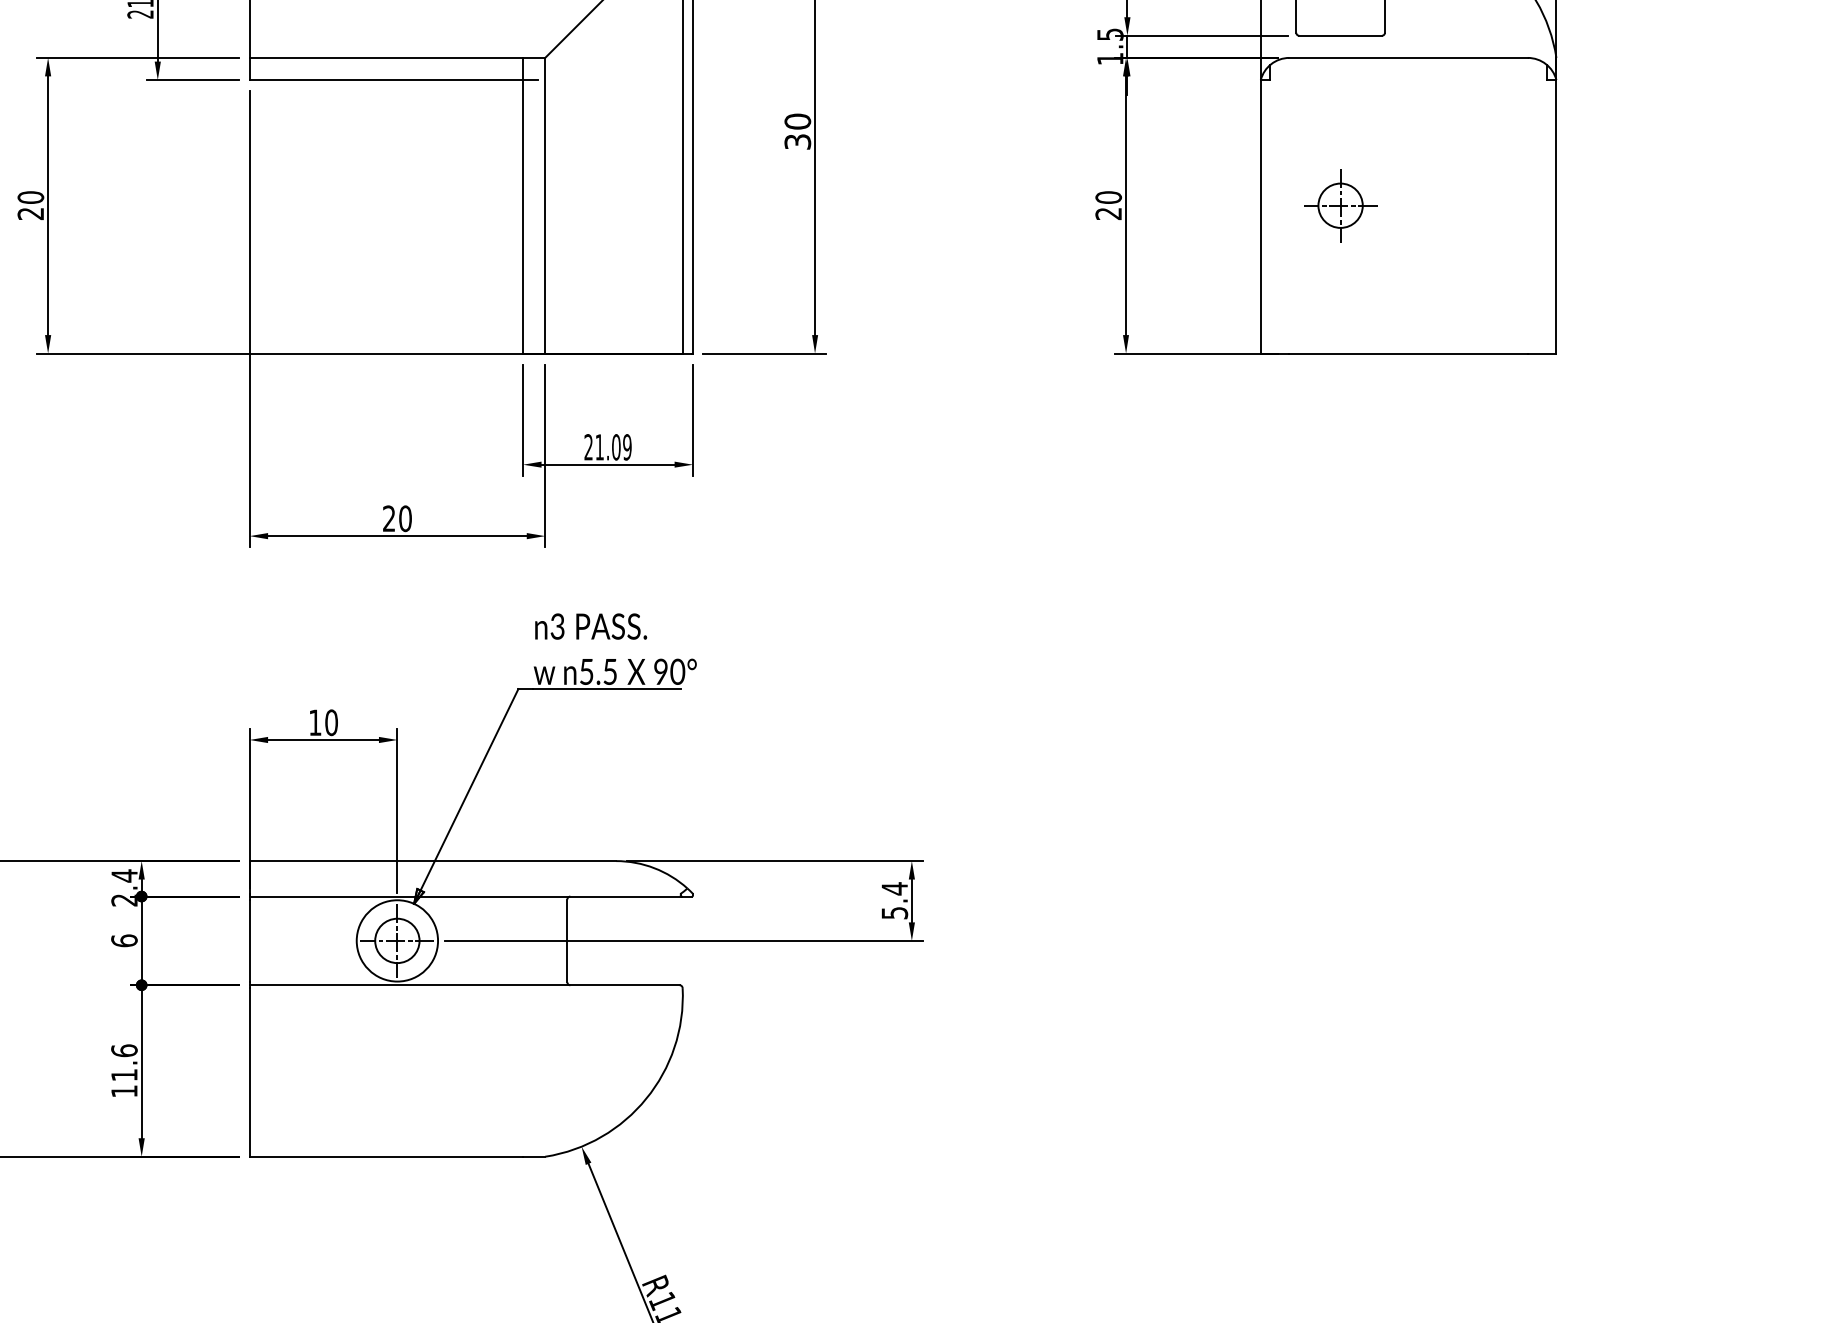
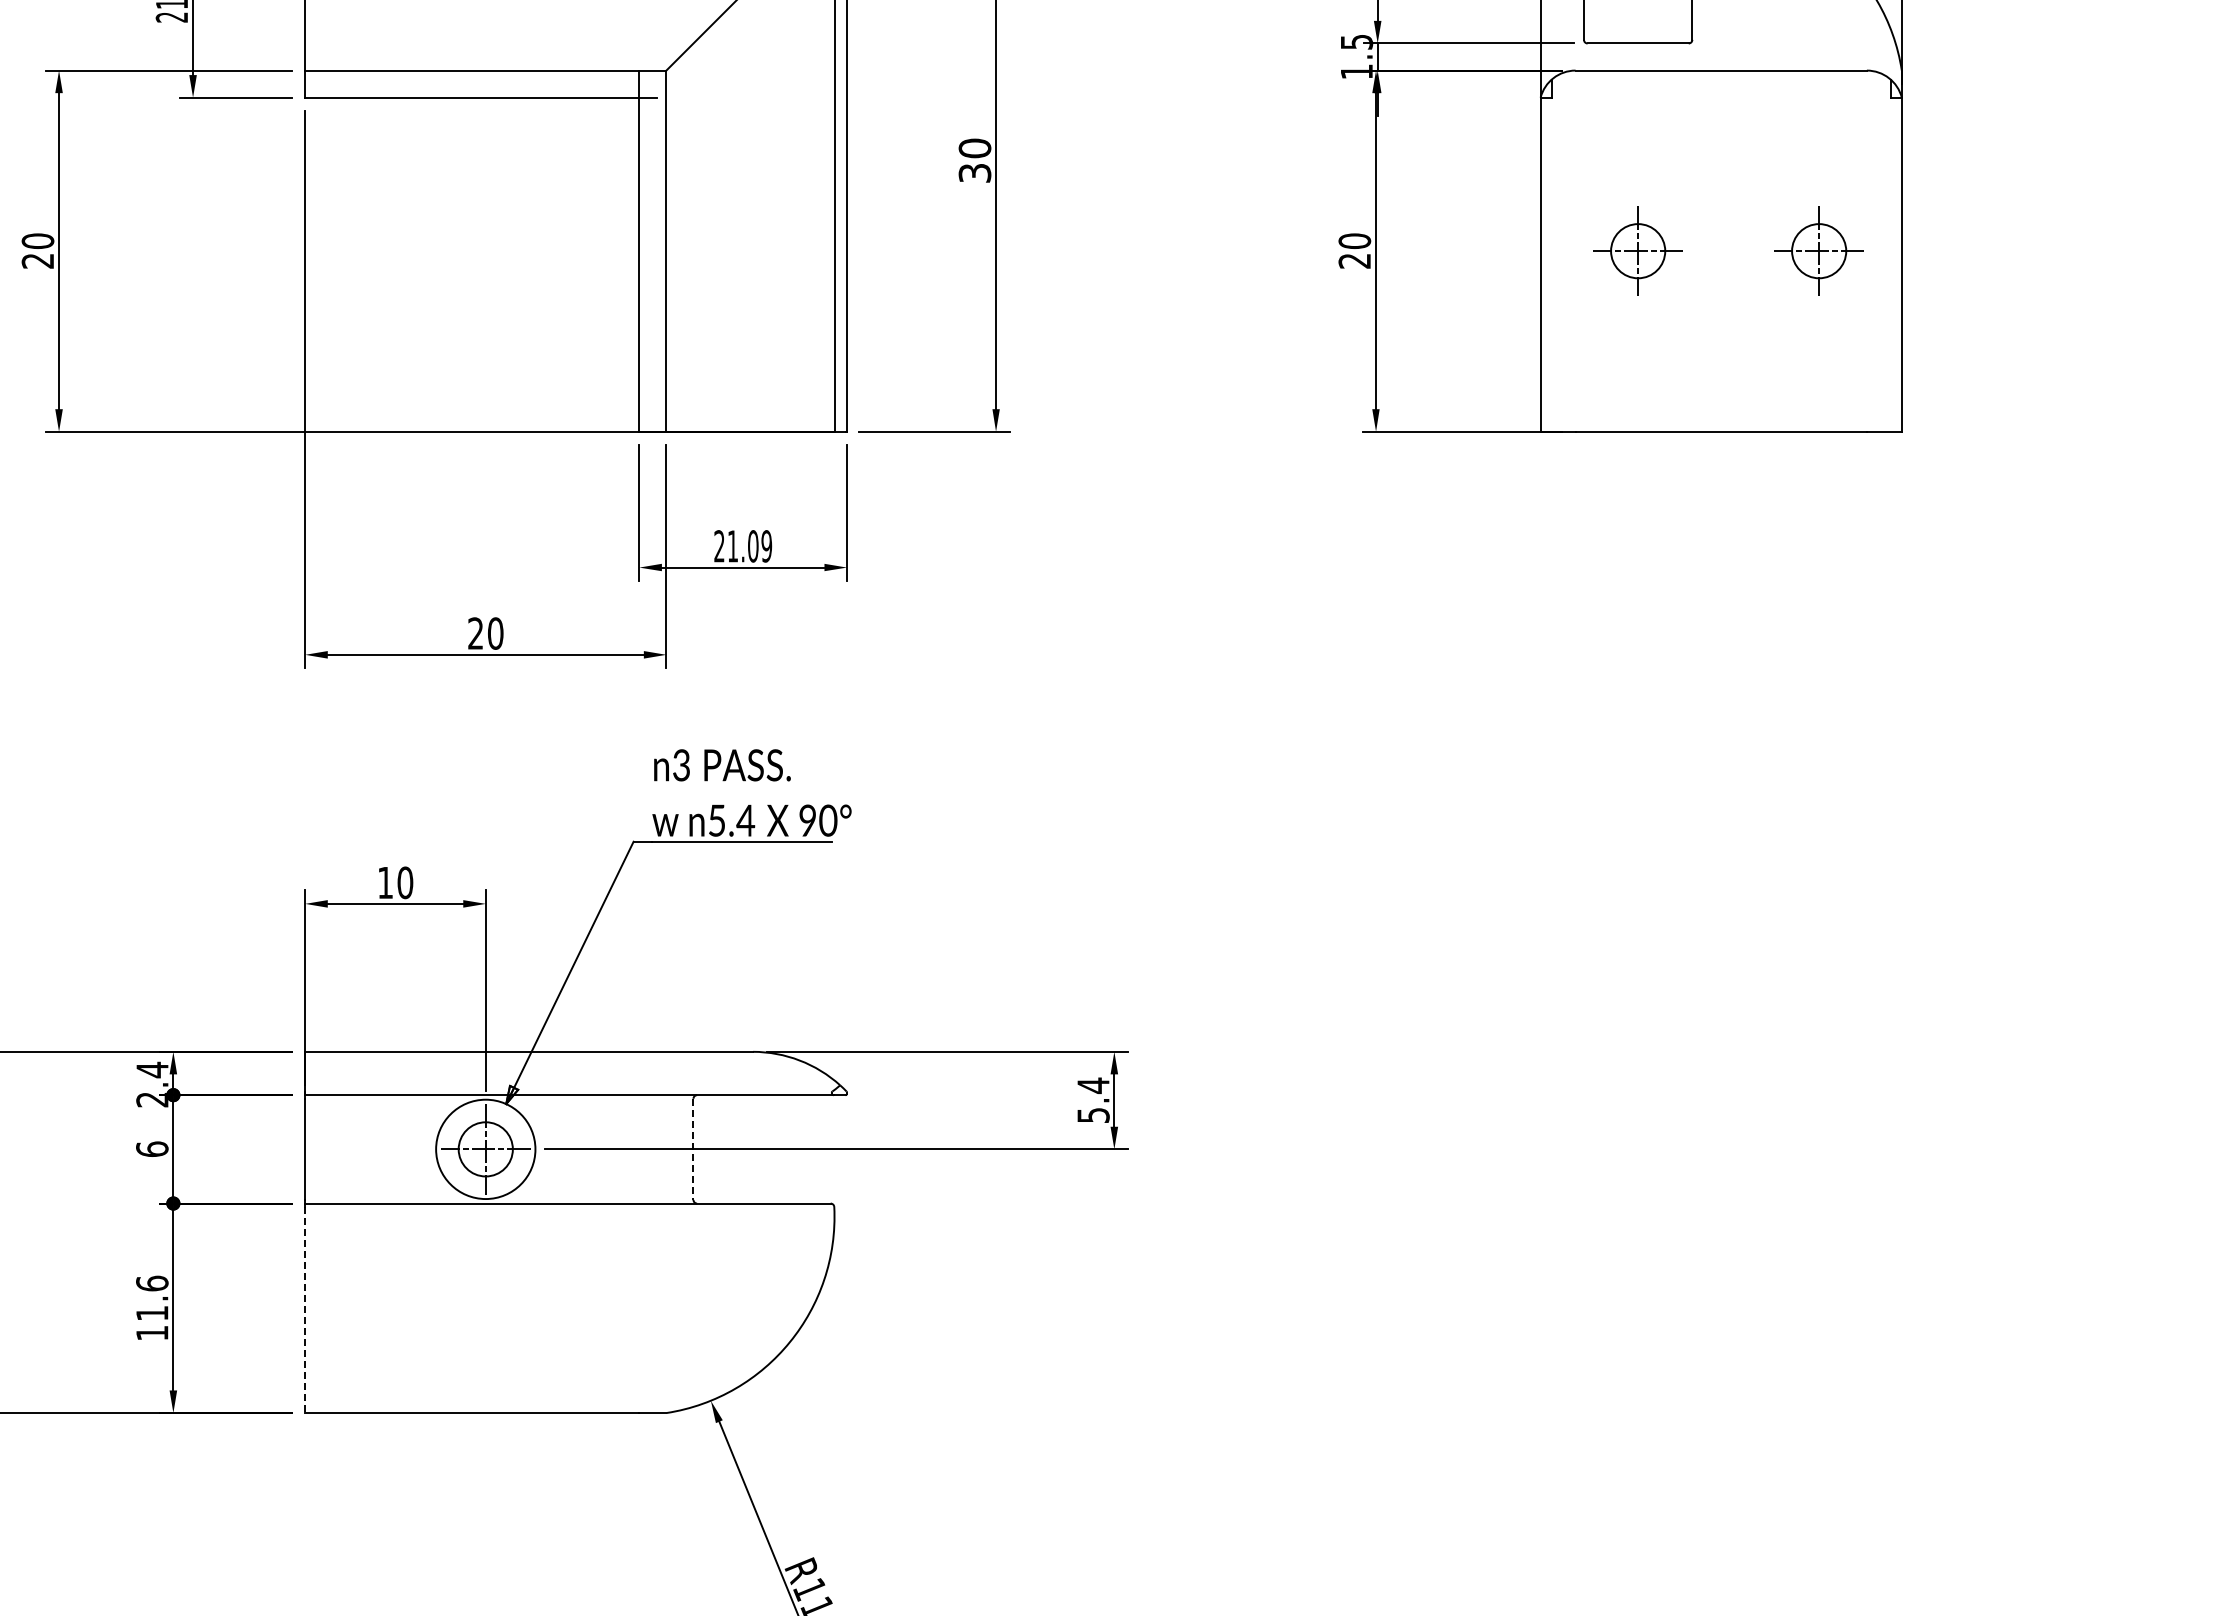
part: (1488, 205) -> (1818, 250), added
text: (609, 671) -> (745, 820), 5.5 -> 5.4
line: (567, 941) -> (693, 1149), solid -> dashed
line: (249, 1072) -> (305, 1310), solid -> dashed

